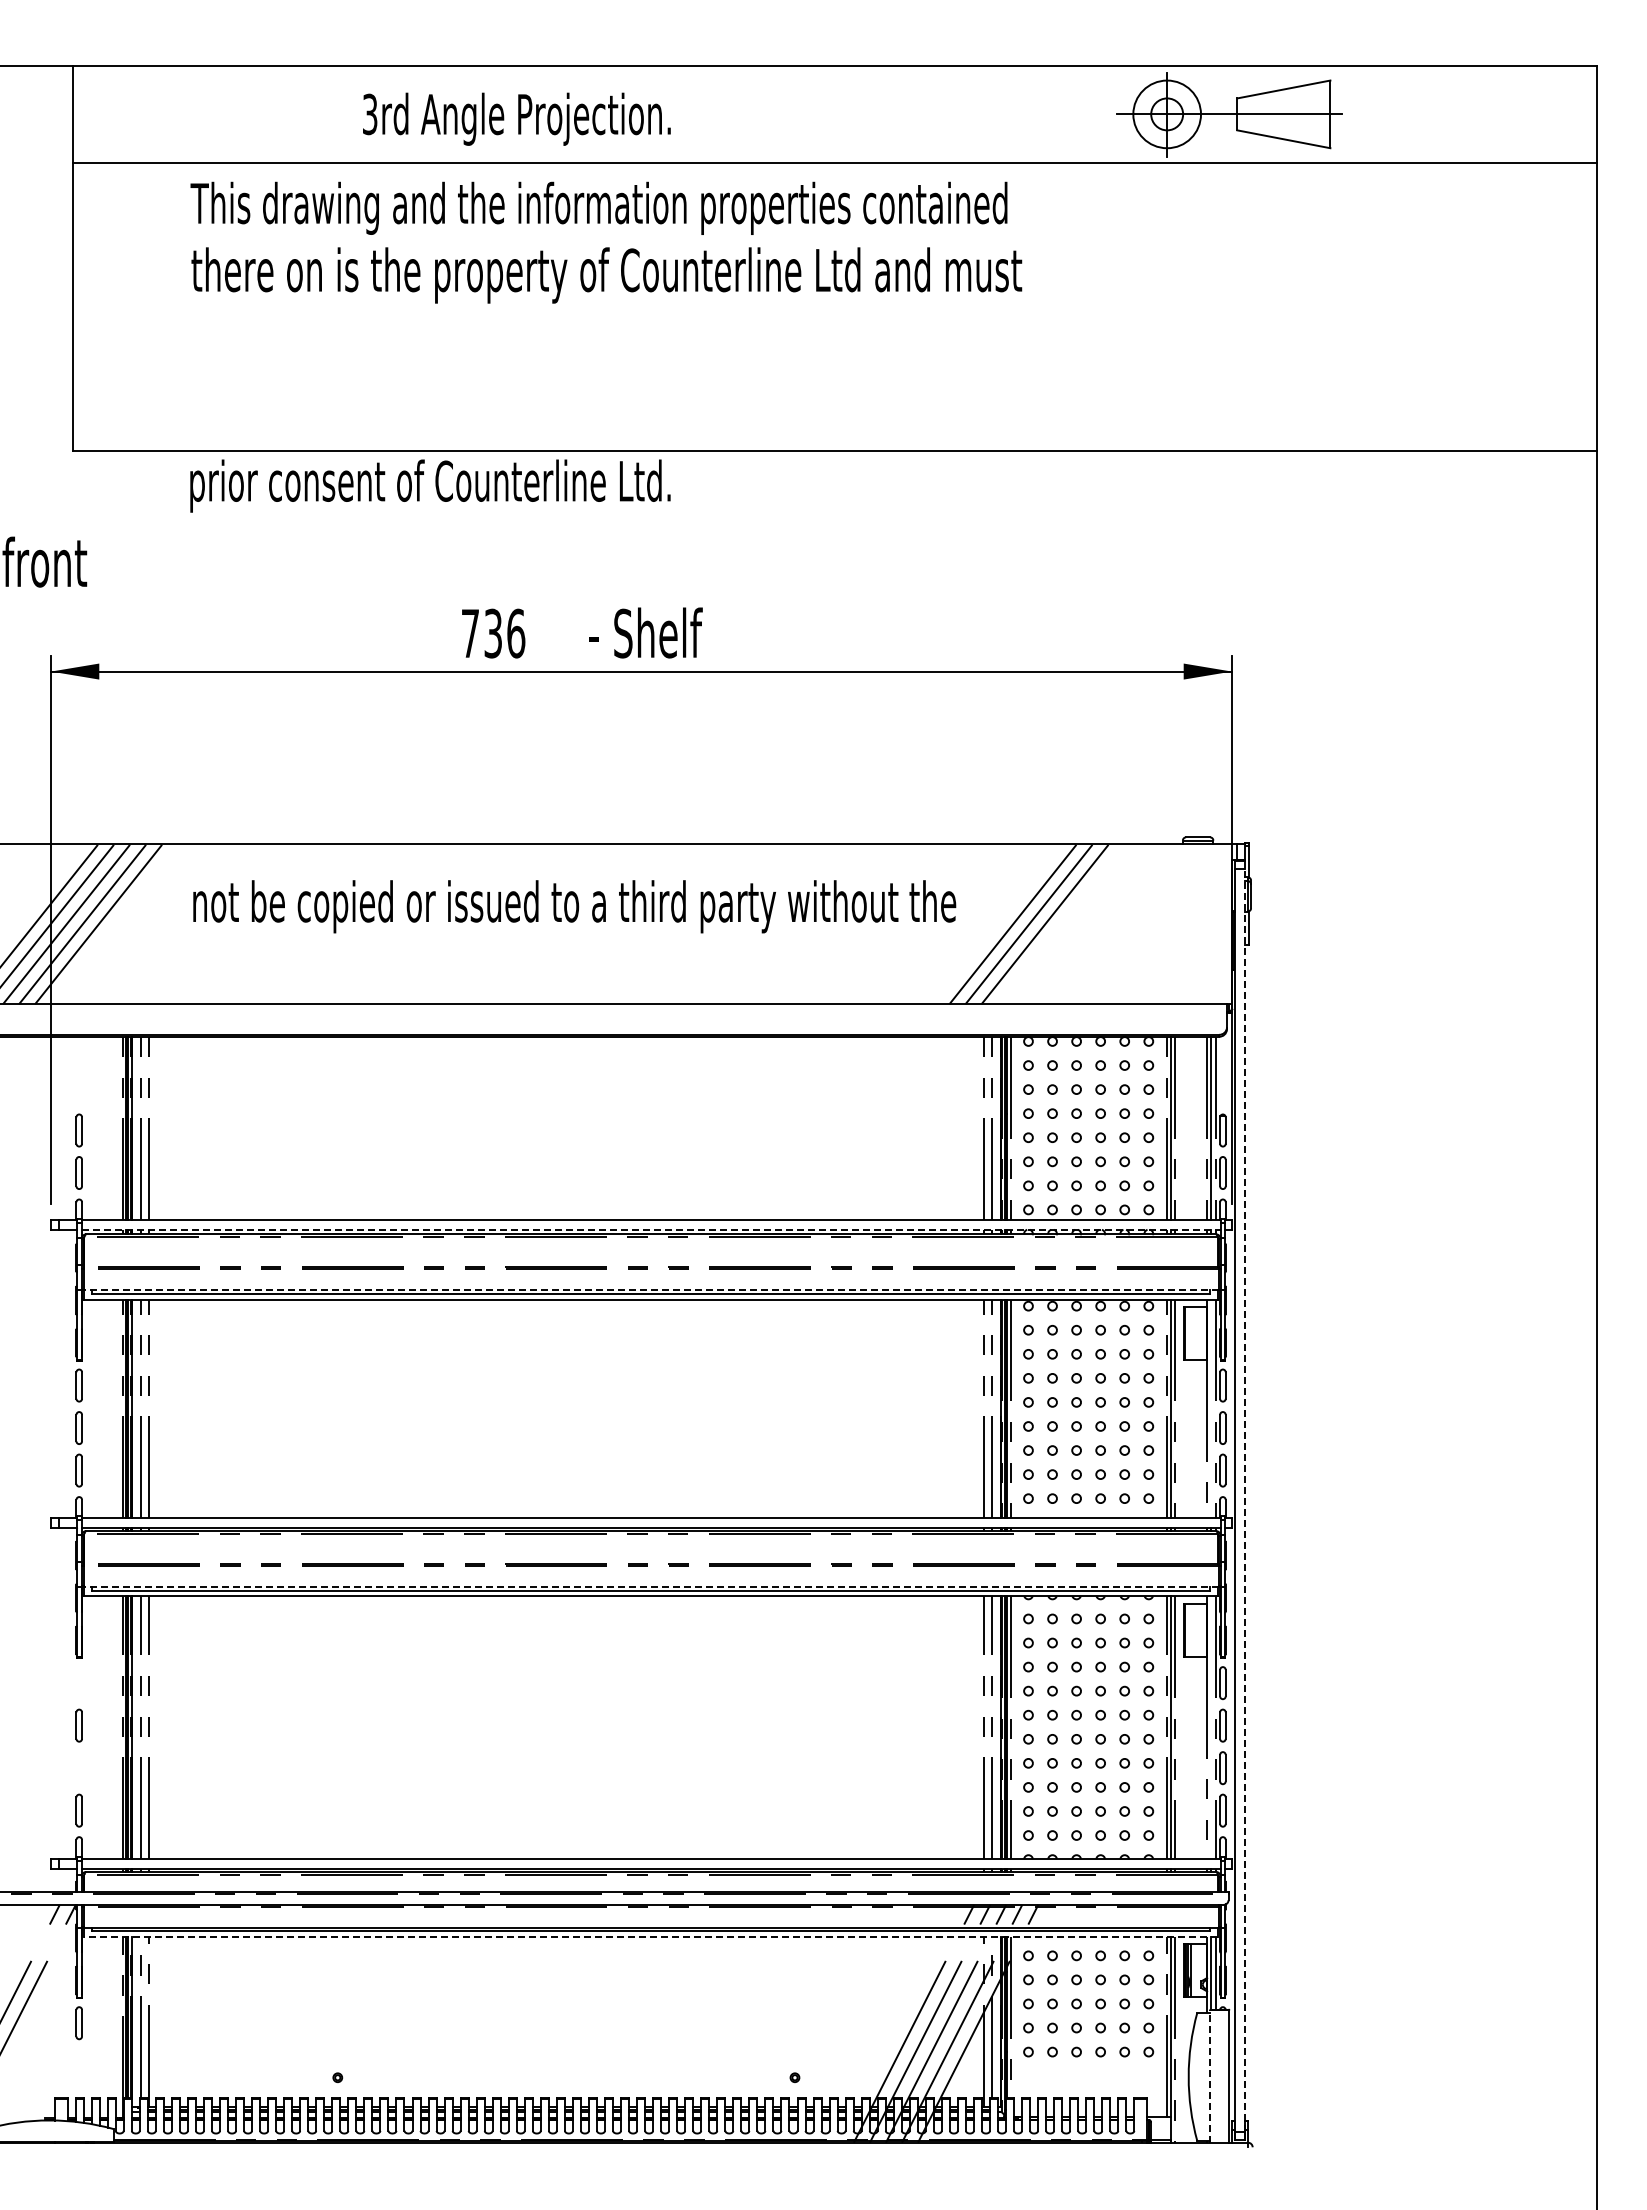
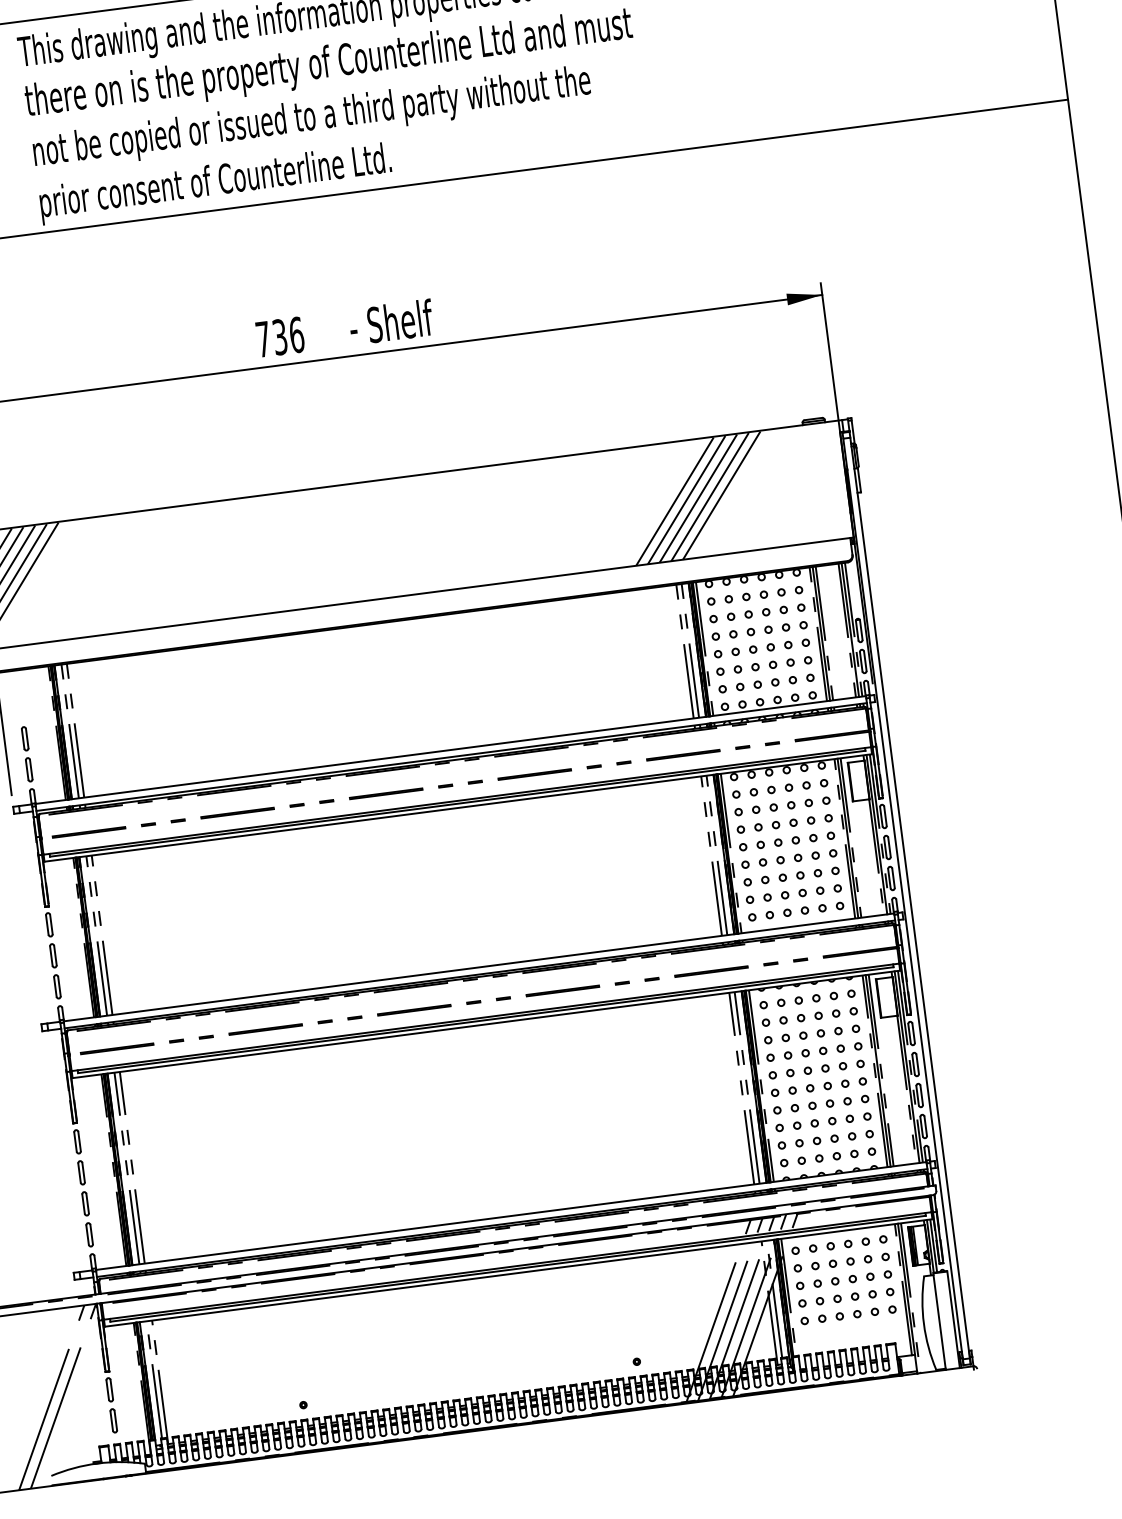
text: (430, 485) -> (215, 183), moved
text: (574, 906) -> (311, 118), moved
line: (997, 923) -> (675, 500), added
line: (1061, 923) -> (721, 494), added
line: (651, 1229) -> (451, 756), dashed -> solid
line: (650, 1289) -> (456, 800), dashed -> solid
line: (1210, 1408) -> (876, 834), added
line: (1244, 1499) -> (909, 897), dashed -> solid
line: (650, 1586) -> (484, 1017), dashed -> solid
part: (78, 1683) -> (77, 1142), added
line: (1210, 1727) -> (906, 1067), added
part: (78, 1768) -> (85, 1204), added
line: (650, 1937) -> (518, 1273), dashed -> solid
part: (78, 2065) -> (113, 1420), added
line: (1210, 2076) -> (939, 1321), dashed -> solid

